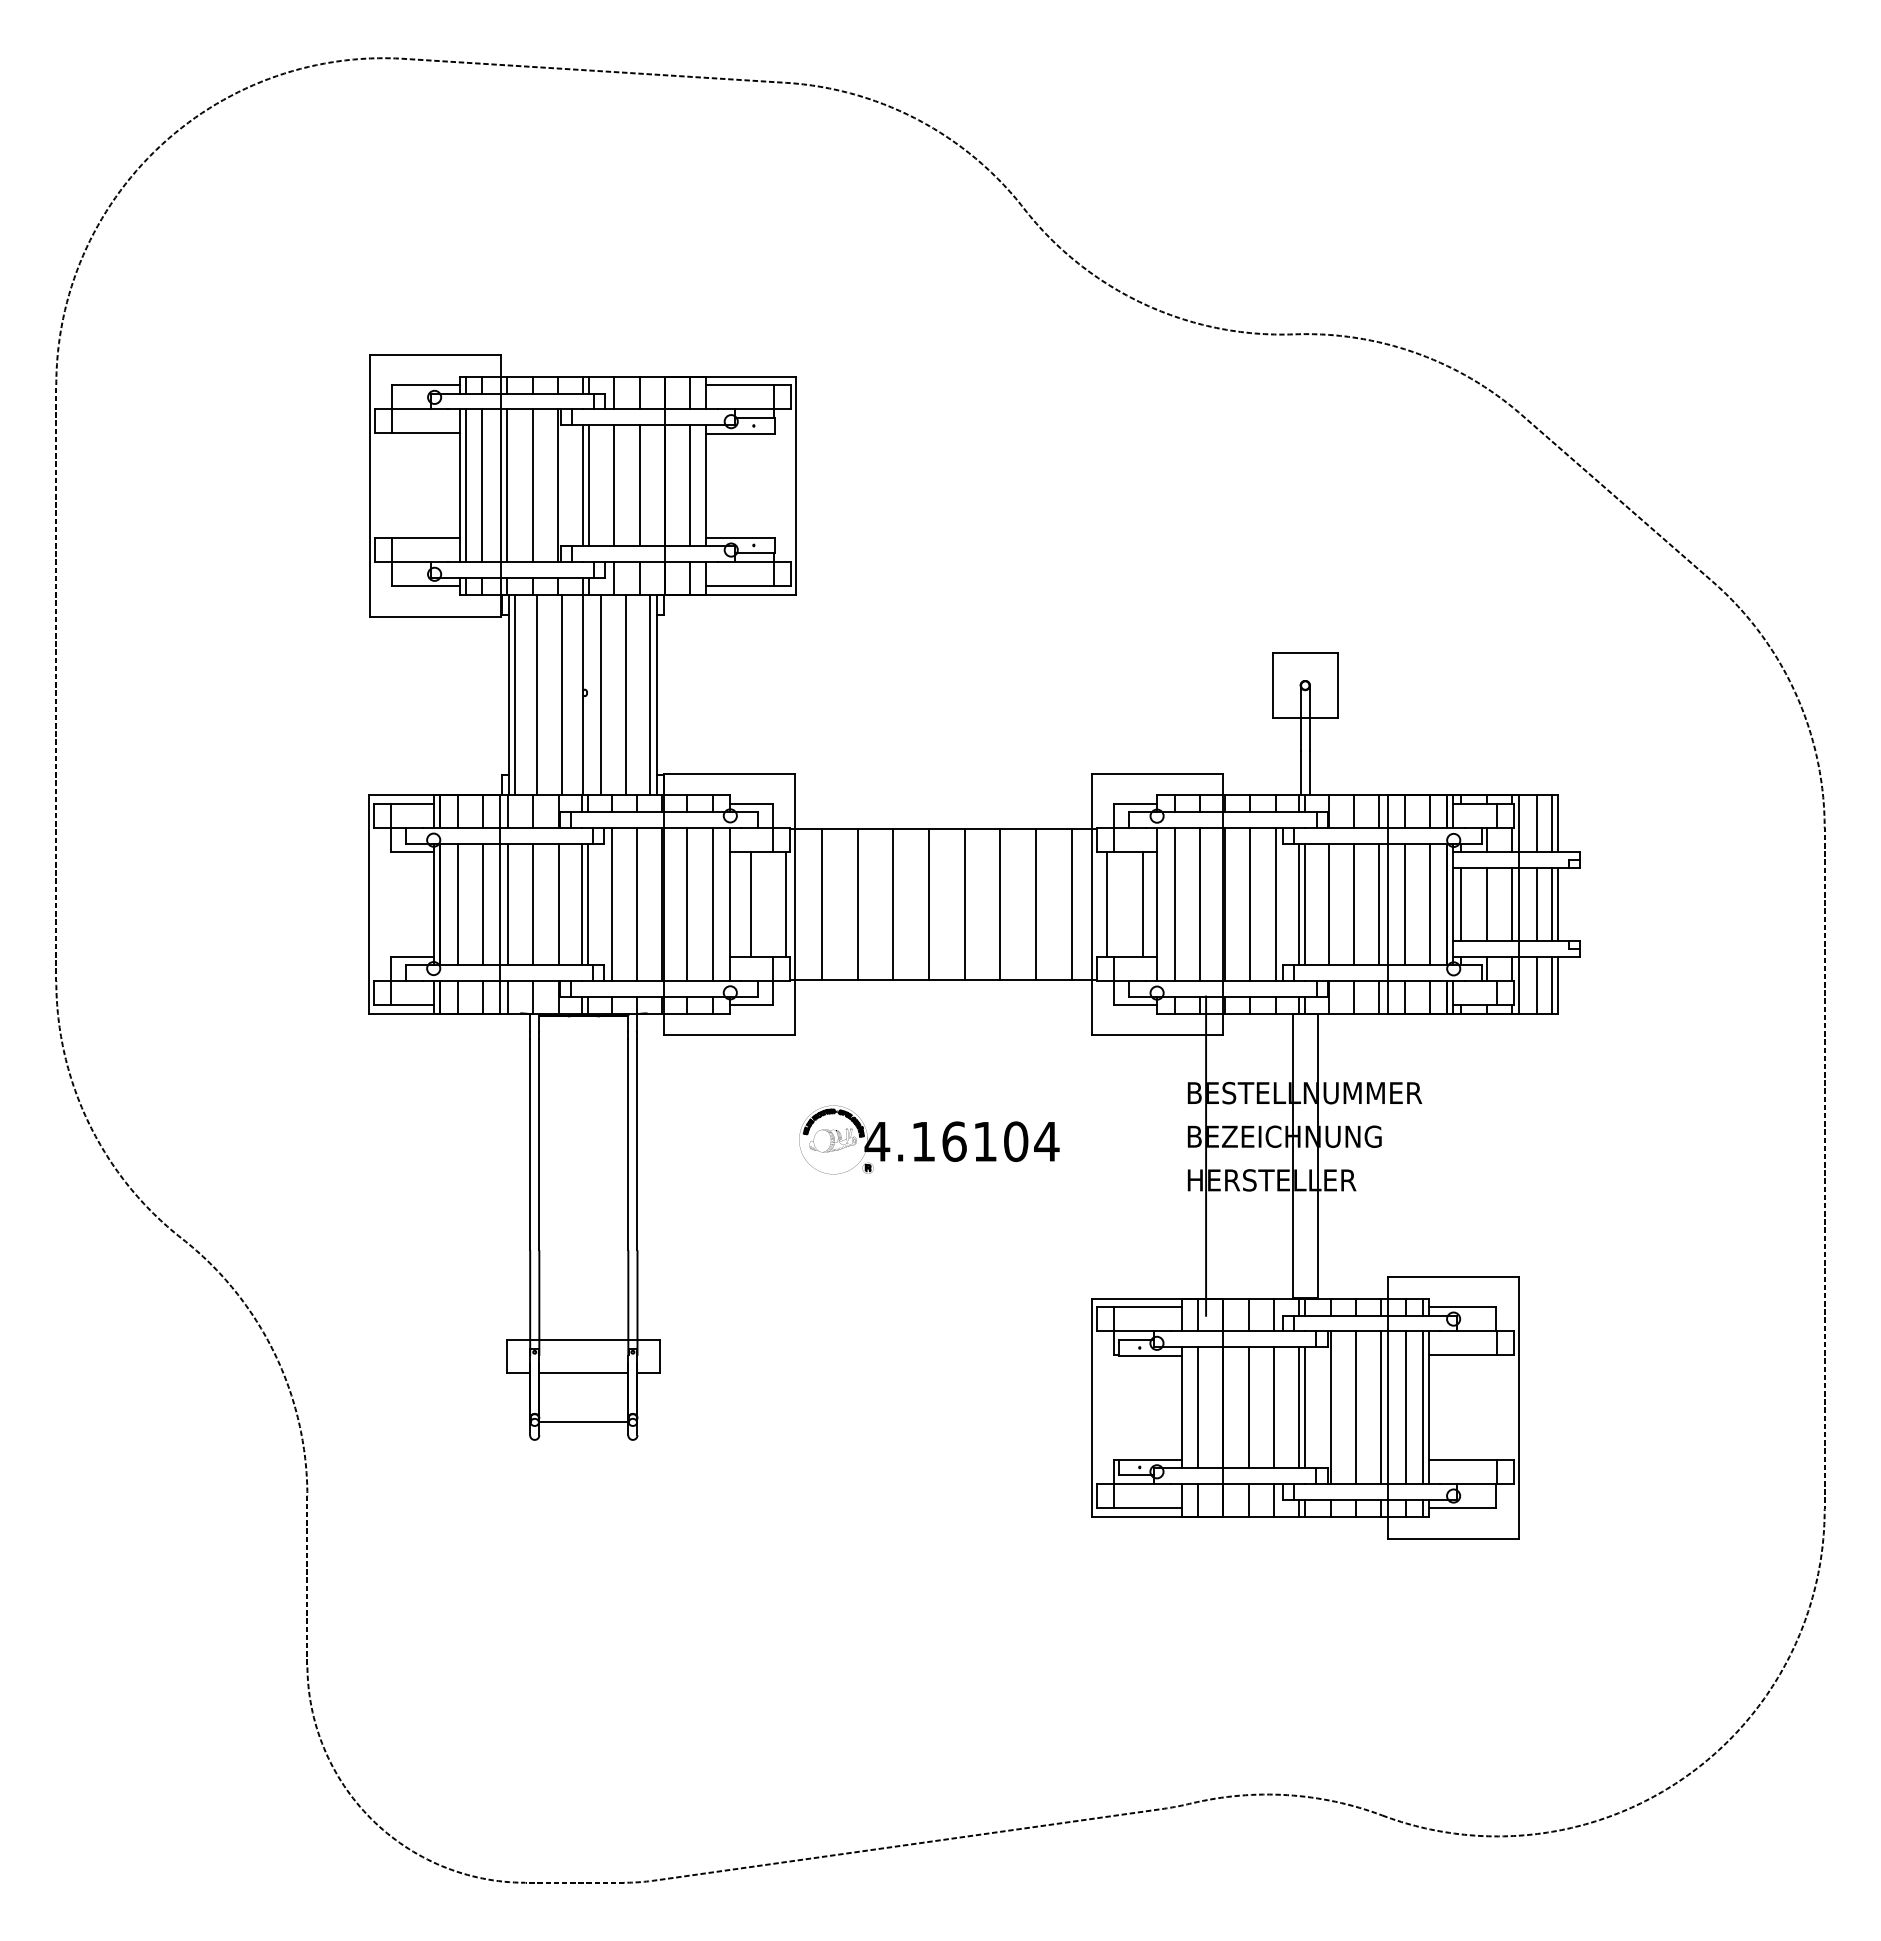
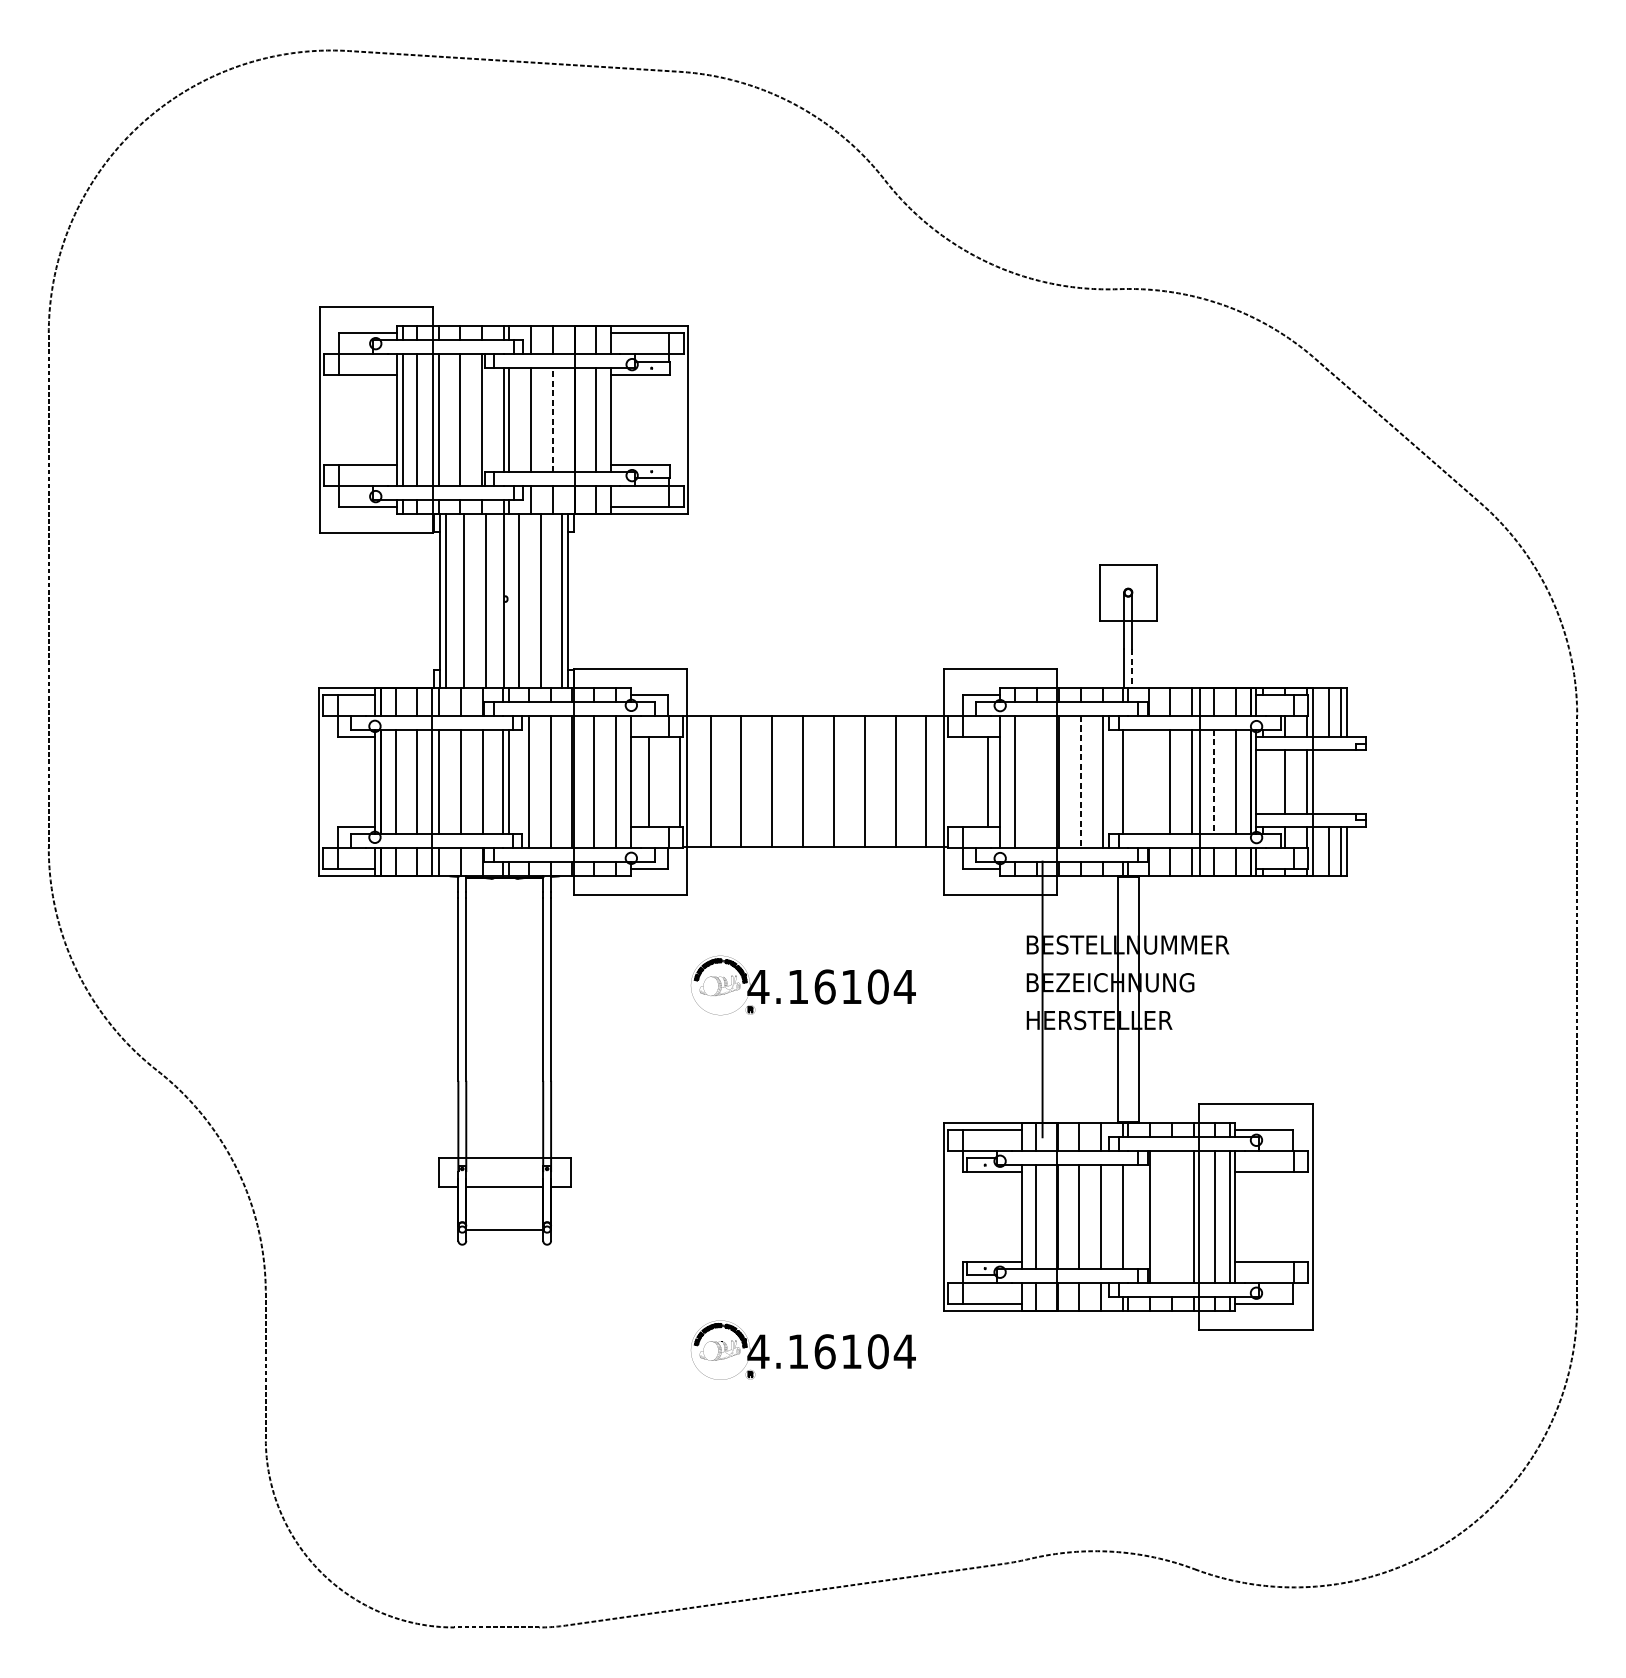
line: (639, 485) -> (552, 419), solid -> dashed
line: (1309, 773) -> (1131, 668), solid -> dashed
line: (1107, 904) -> (957, 781), removed
line: (1199, 904) -> (1036, 781), removed
line: (1305, 904) -> (1128, 781), removed
line: (1328, 904) -> (1148, 781), removed
line: (1404, 904) -> (1214, 781), solid -> dashed
line: (1461, 904) -> (1263, 781), removed
line: (1537, 904) -> (1328, 781), removed
line: (1551, 904) -> (1341, 781), removed
line: (1557, 904) -> (1346, 781), removed
line: (1250, 905) -> (1080, 782), solid -> dashed
line: (1305, 1407) -> (1128, 1216), removed
line: (1355, 1407) -> (1171, 1216), removed
part: (929, 1561) -> (803, 1349), added

